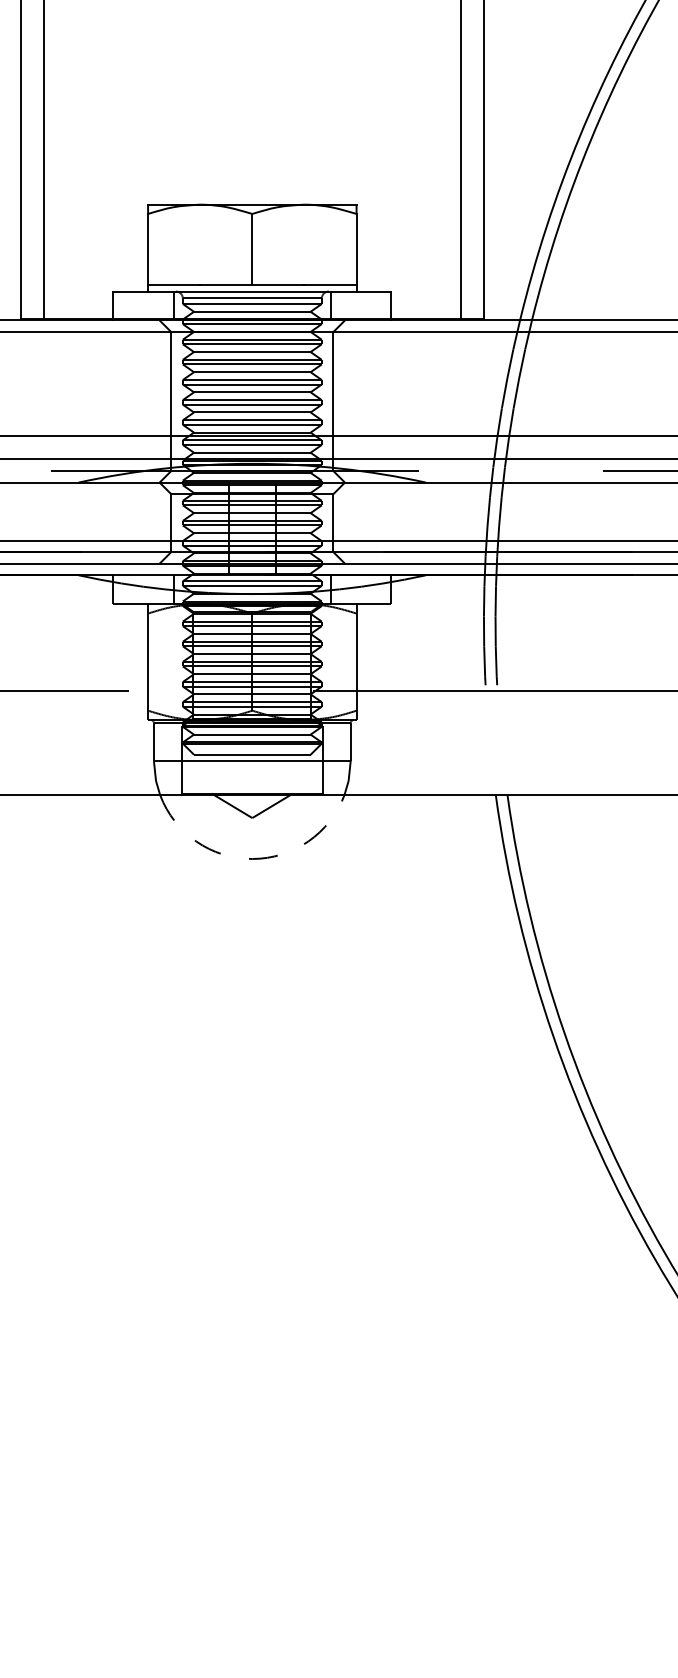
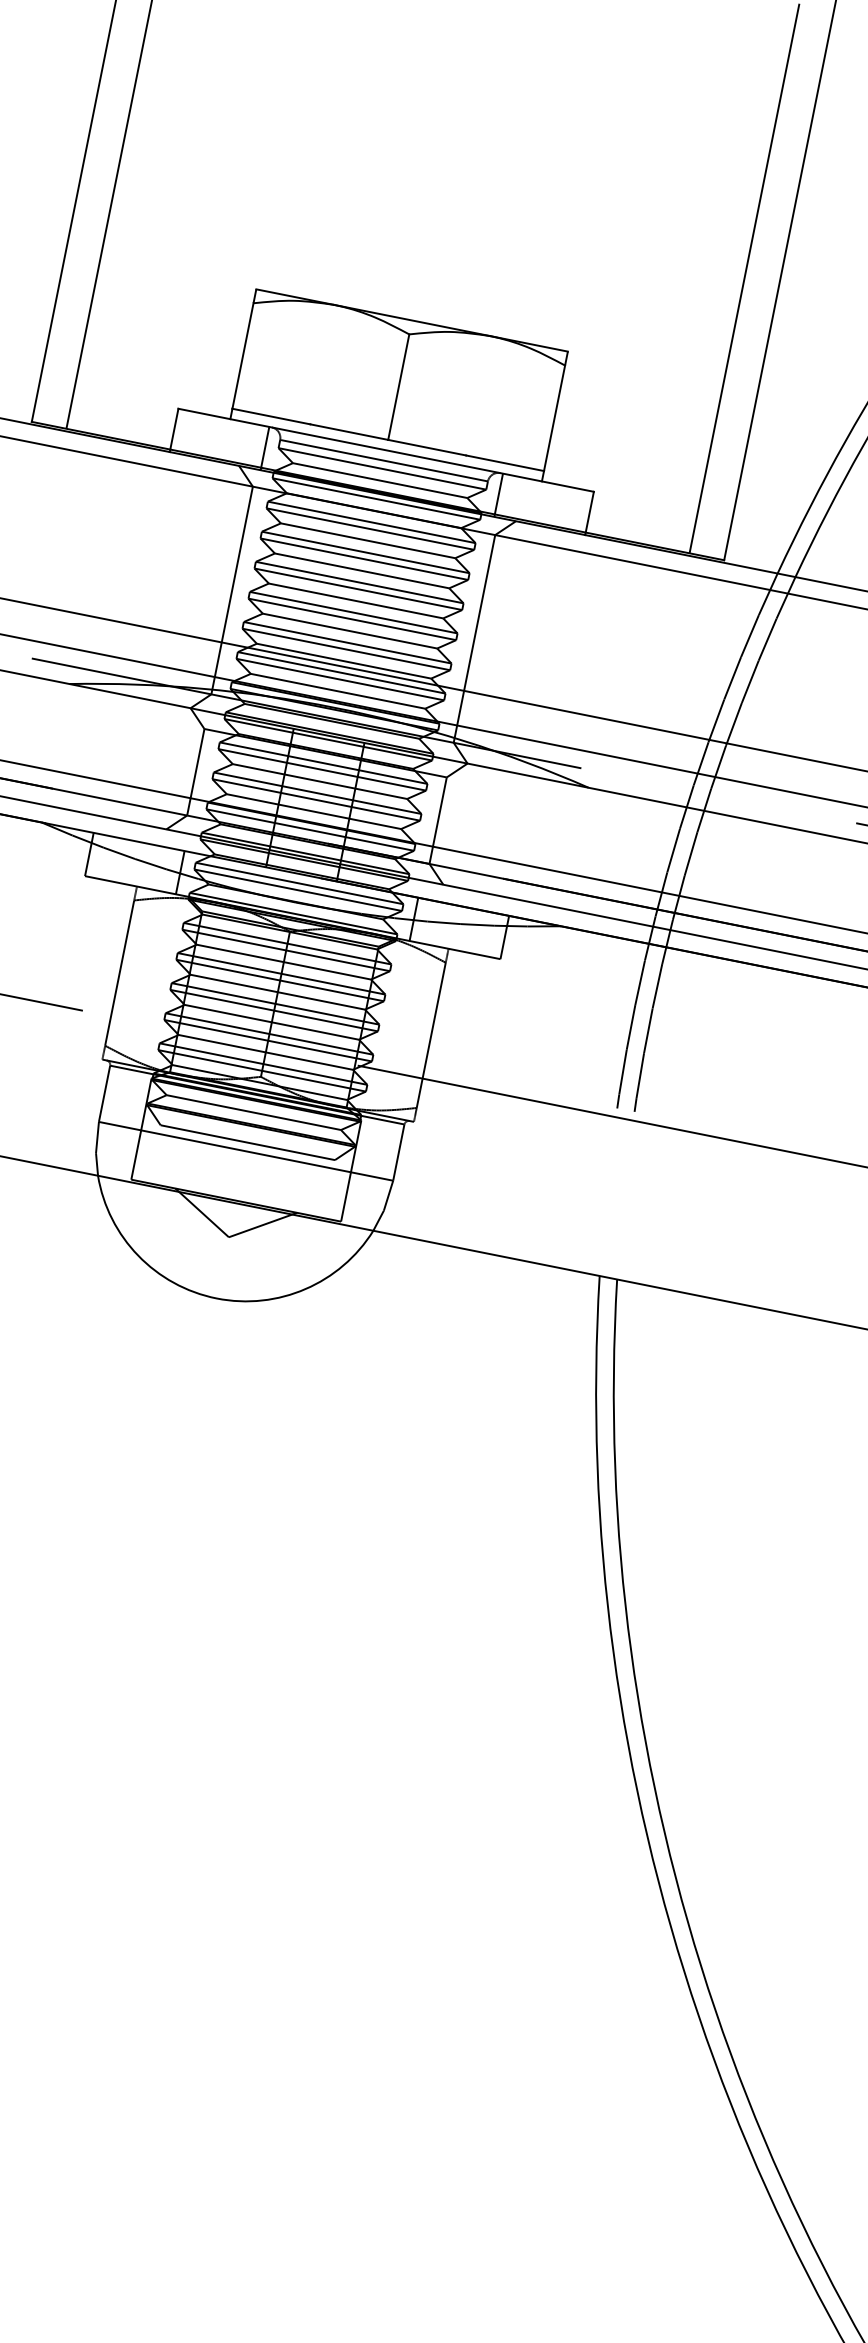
arc: (252, 858) -> (217, 1297), dashed -> solid

